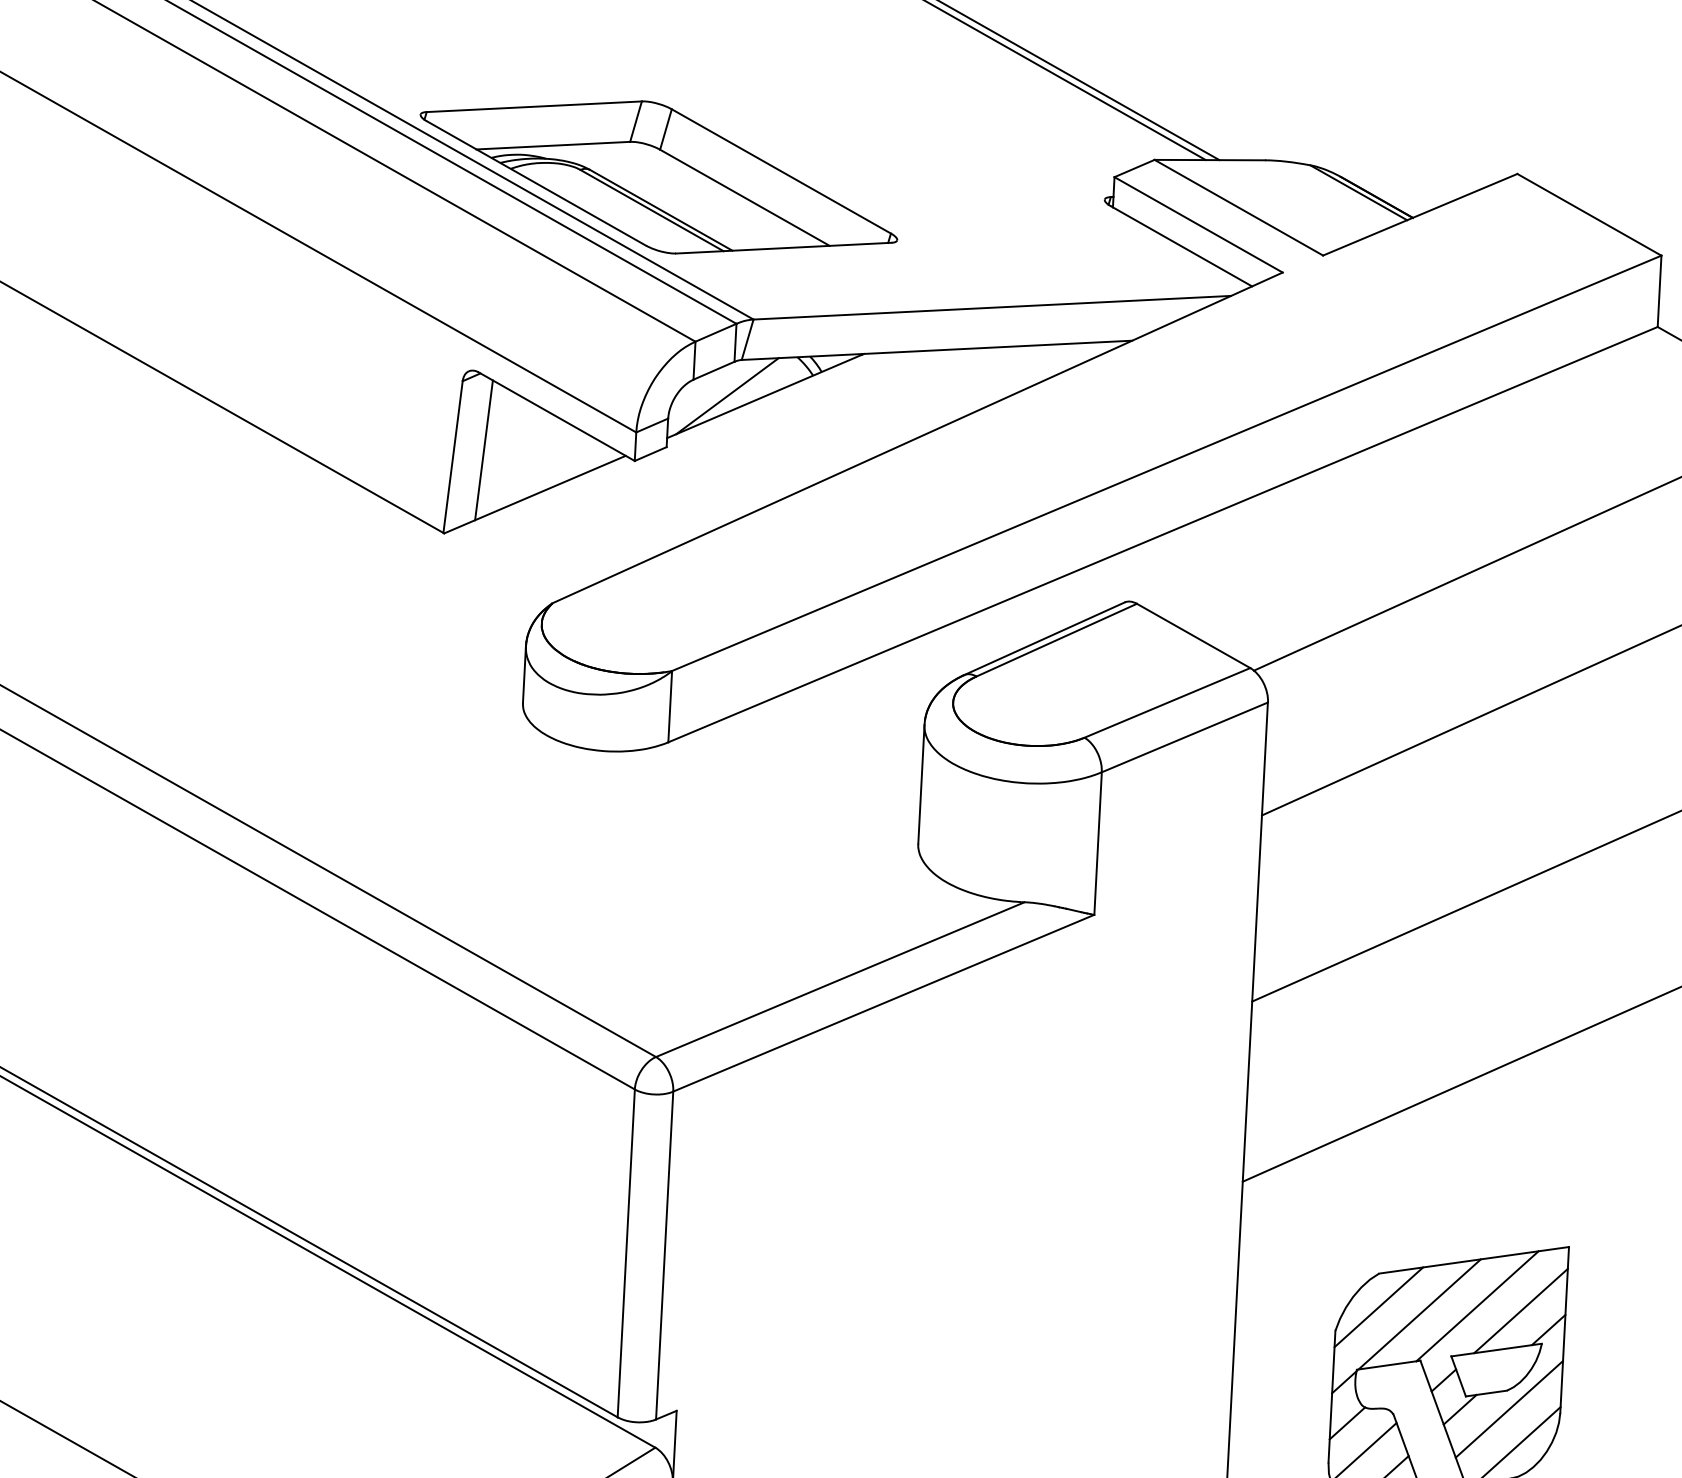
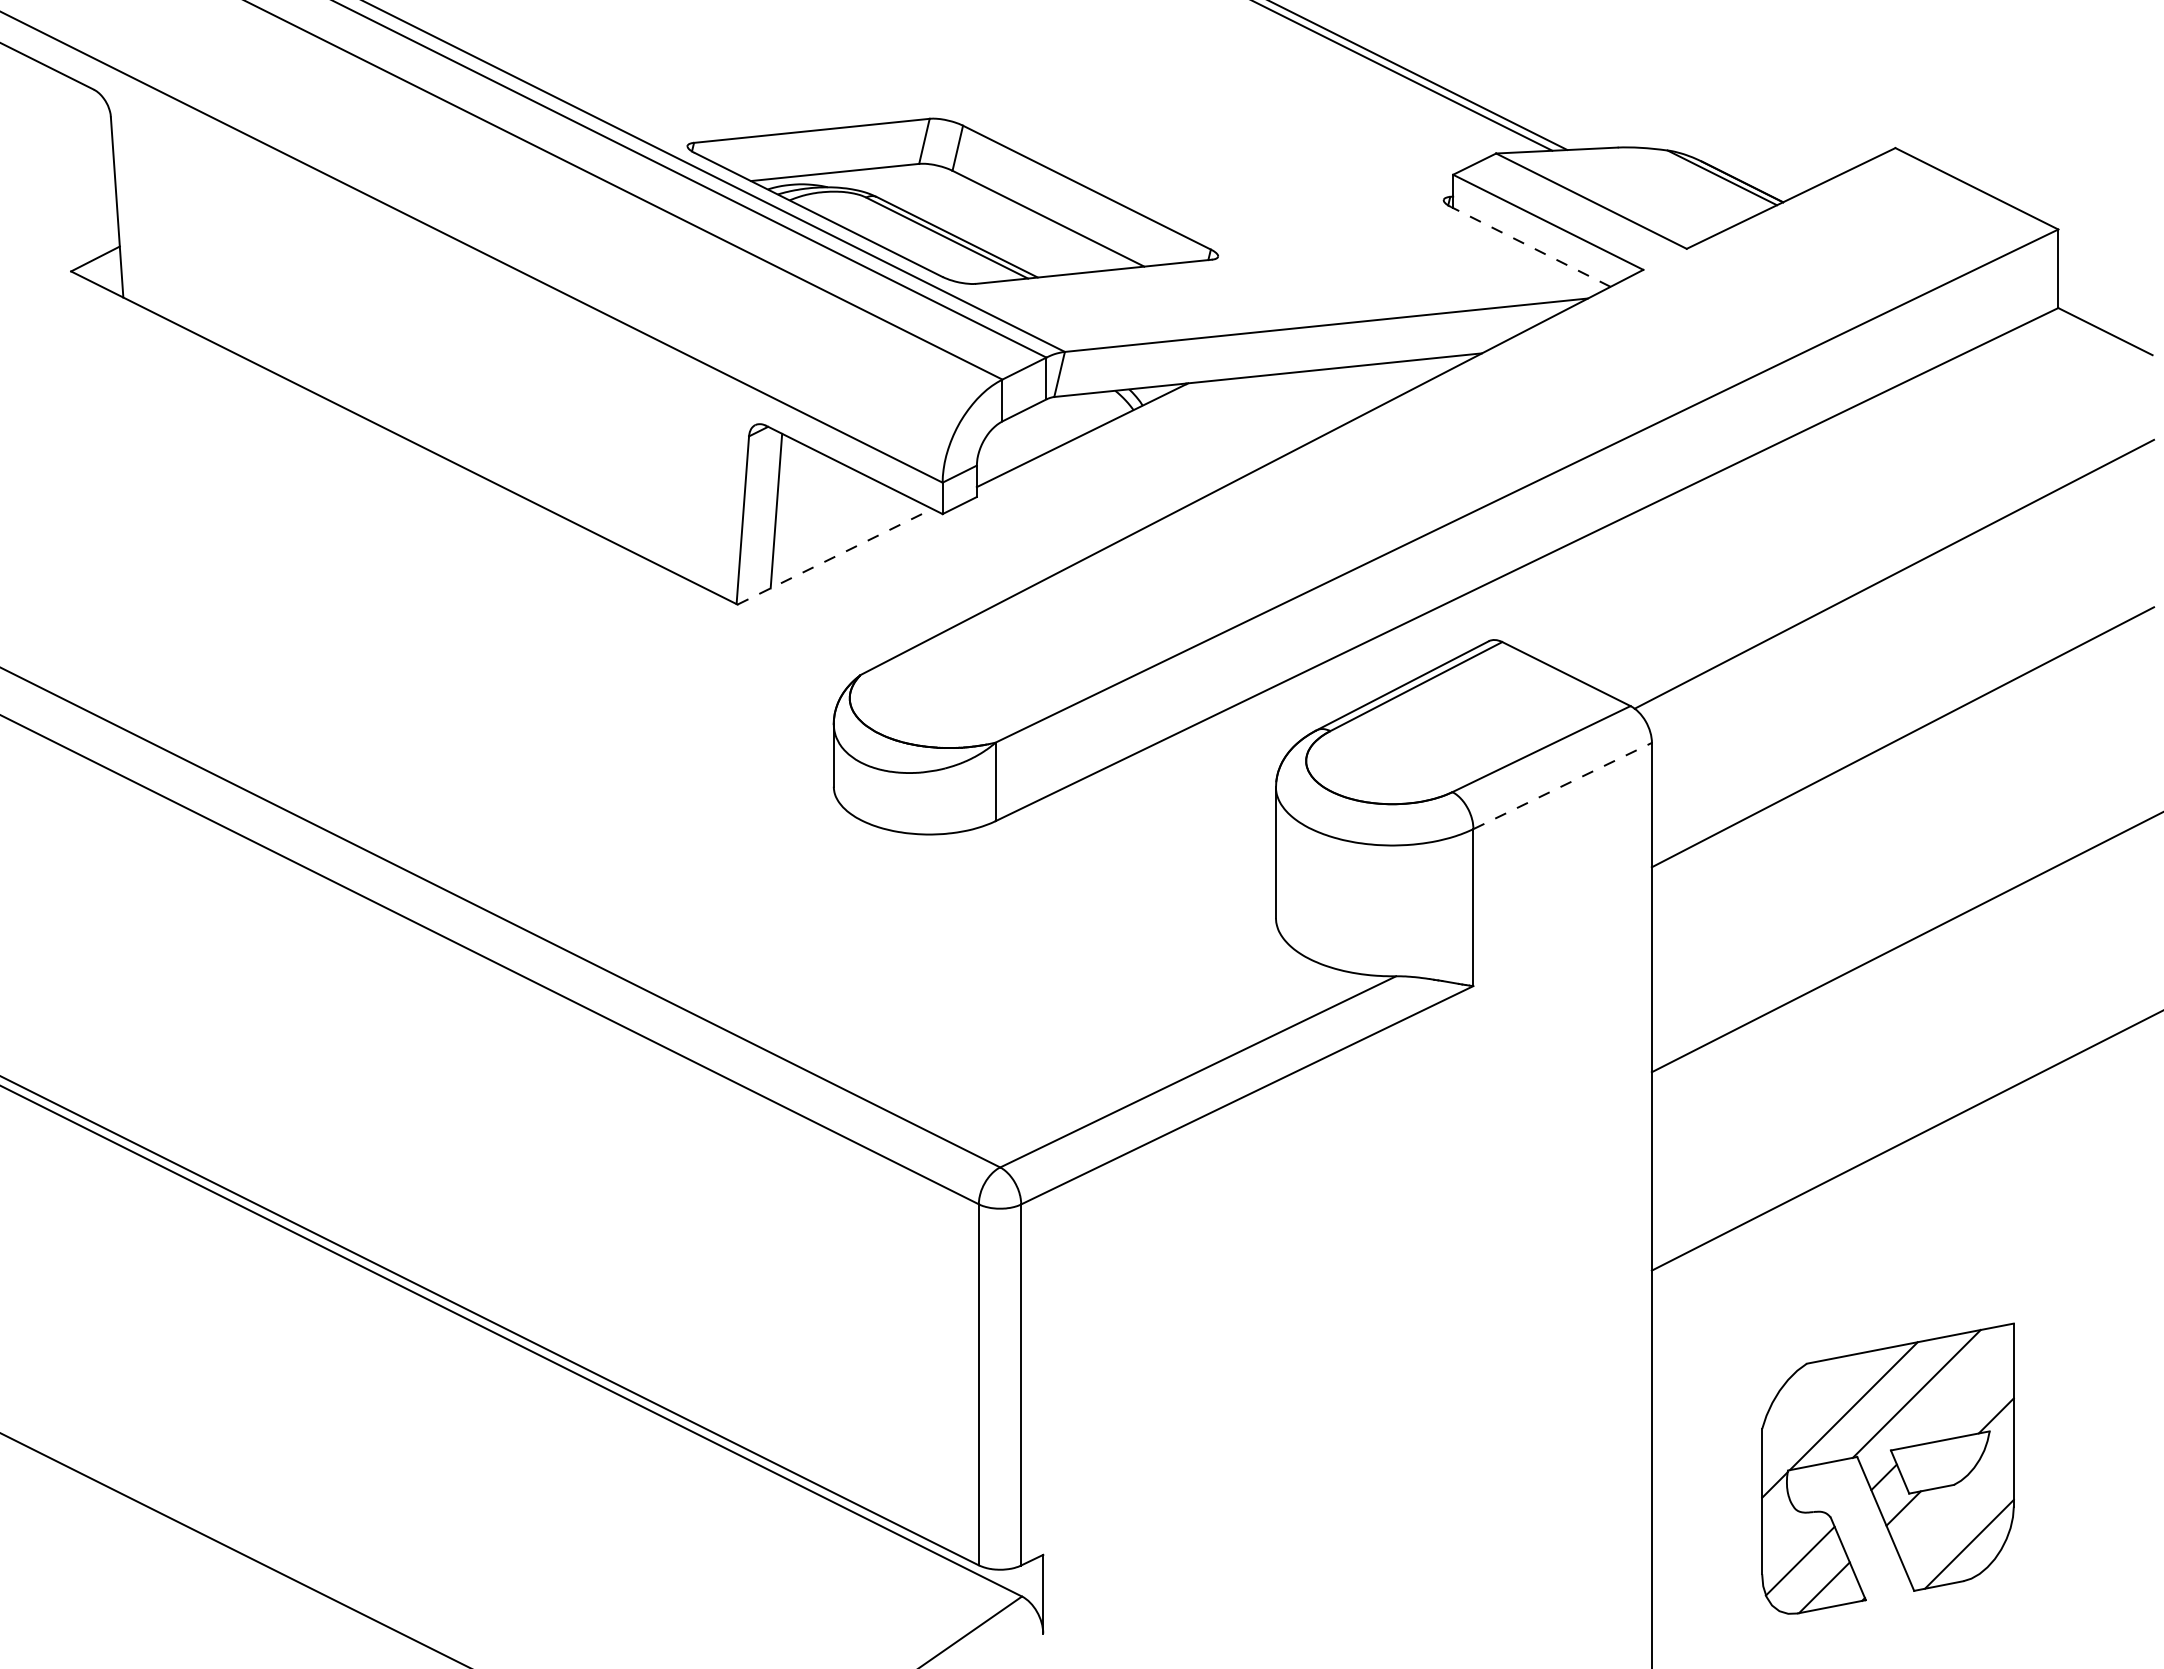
line: (1181, 245) -> (1530, 246), solid -> dashed
line: (727, 396) -> (1040, 437), removed
line: (535, 494) -> (835, 556), solid -> dashed
line: (1185, 736) -> (1563, 785), solid -> dashed
line: (1378, 1307) -> (1808, 1400), removed
line: (1520, 1310) -> (1964, 1396), removed
line: (1509, 1409) -> (1957, 1505), removed
line: (1347, 1422) -> (1780, 1529), removed

